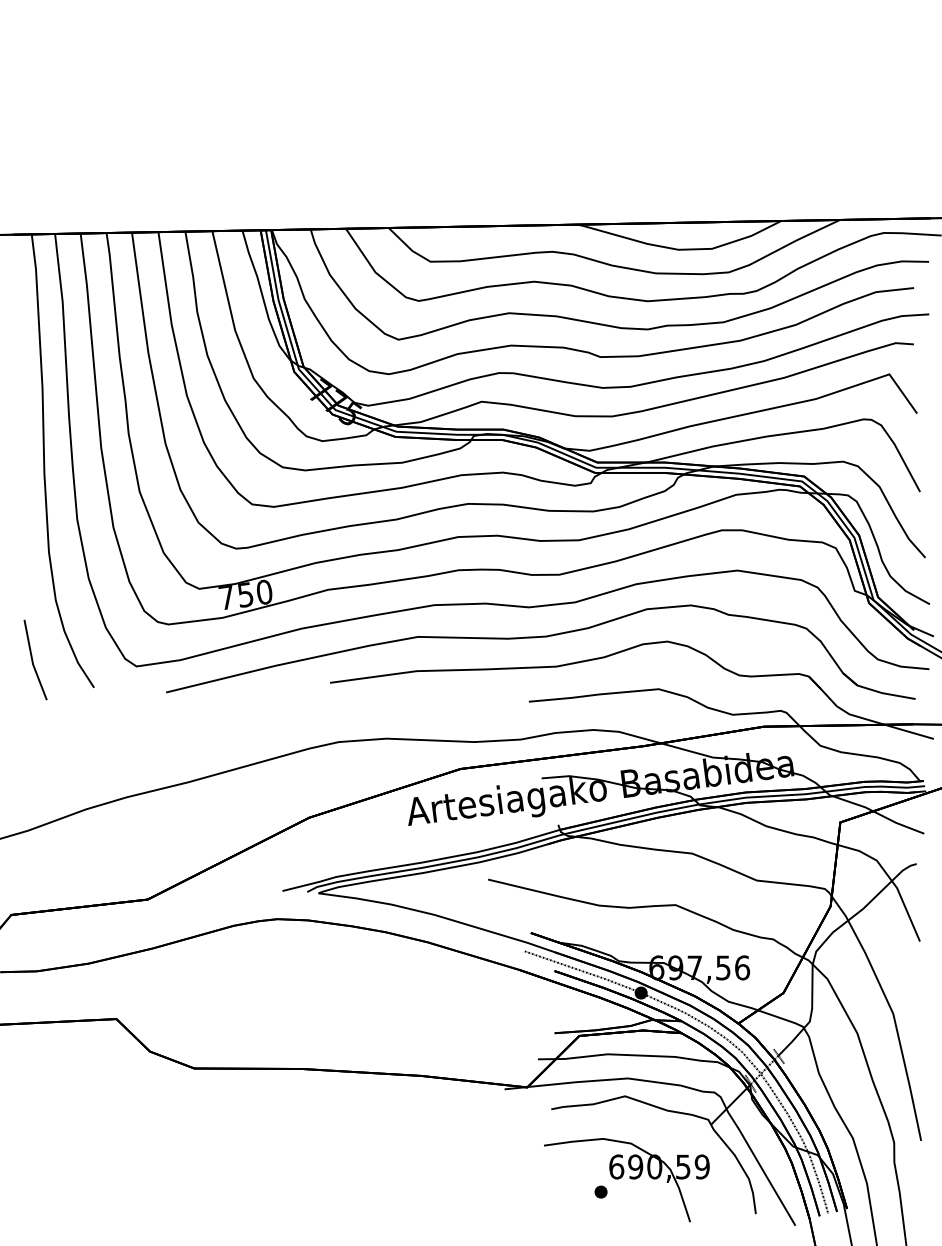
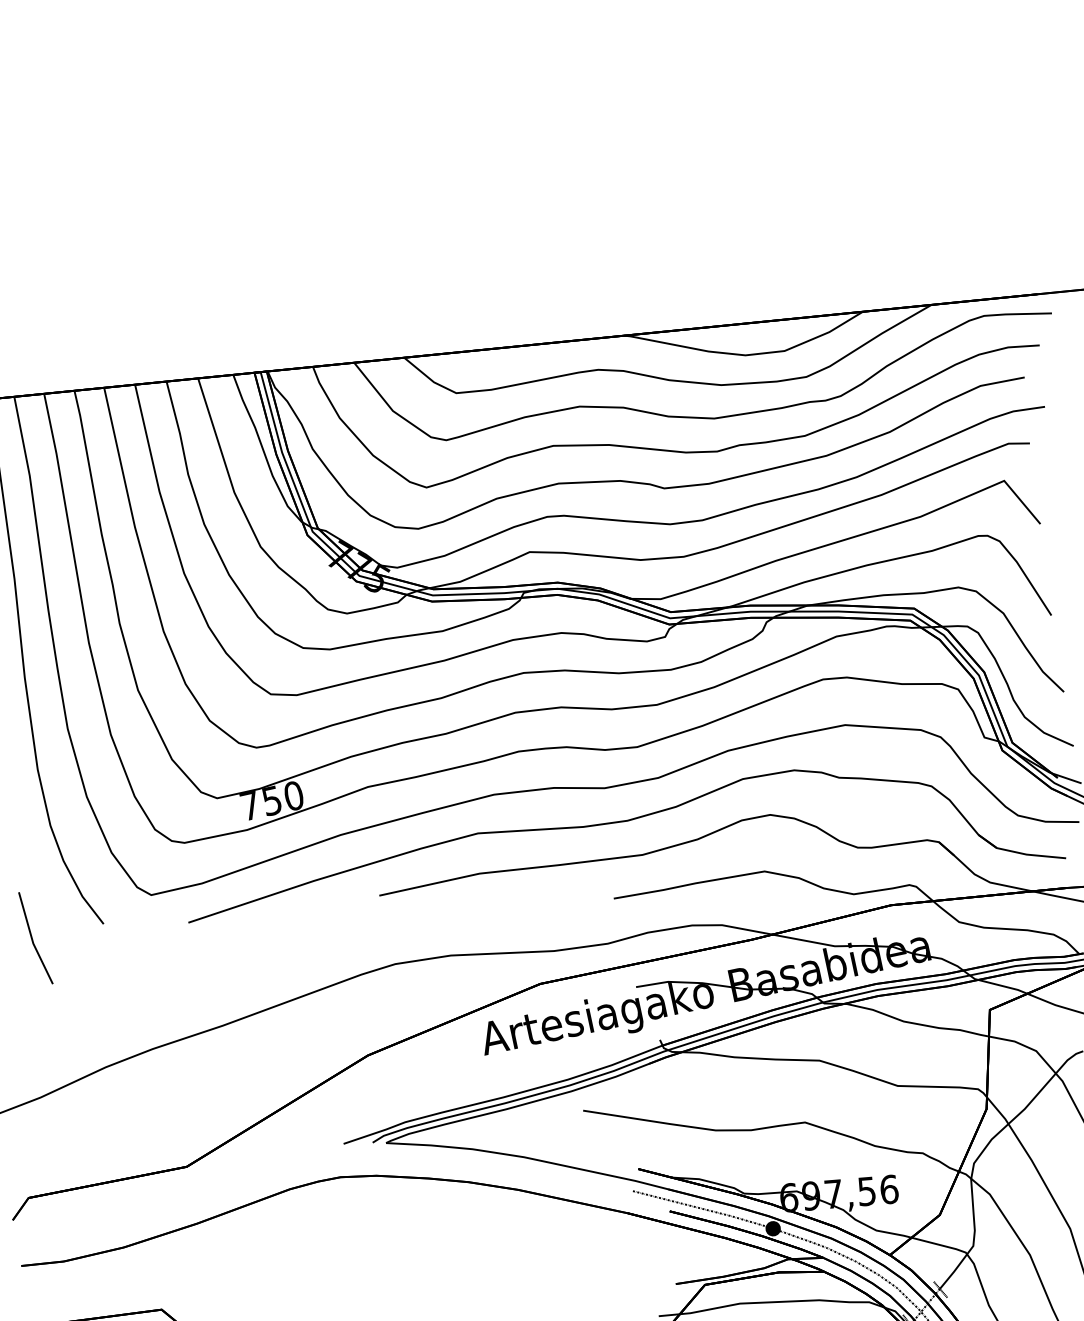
line: (33, 660) -> (33, 939), moved

